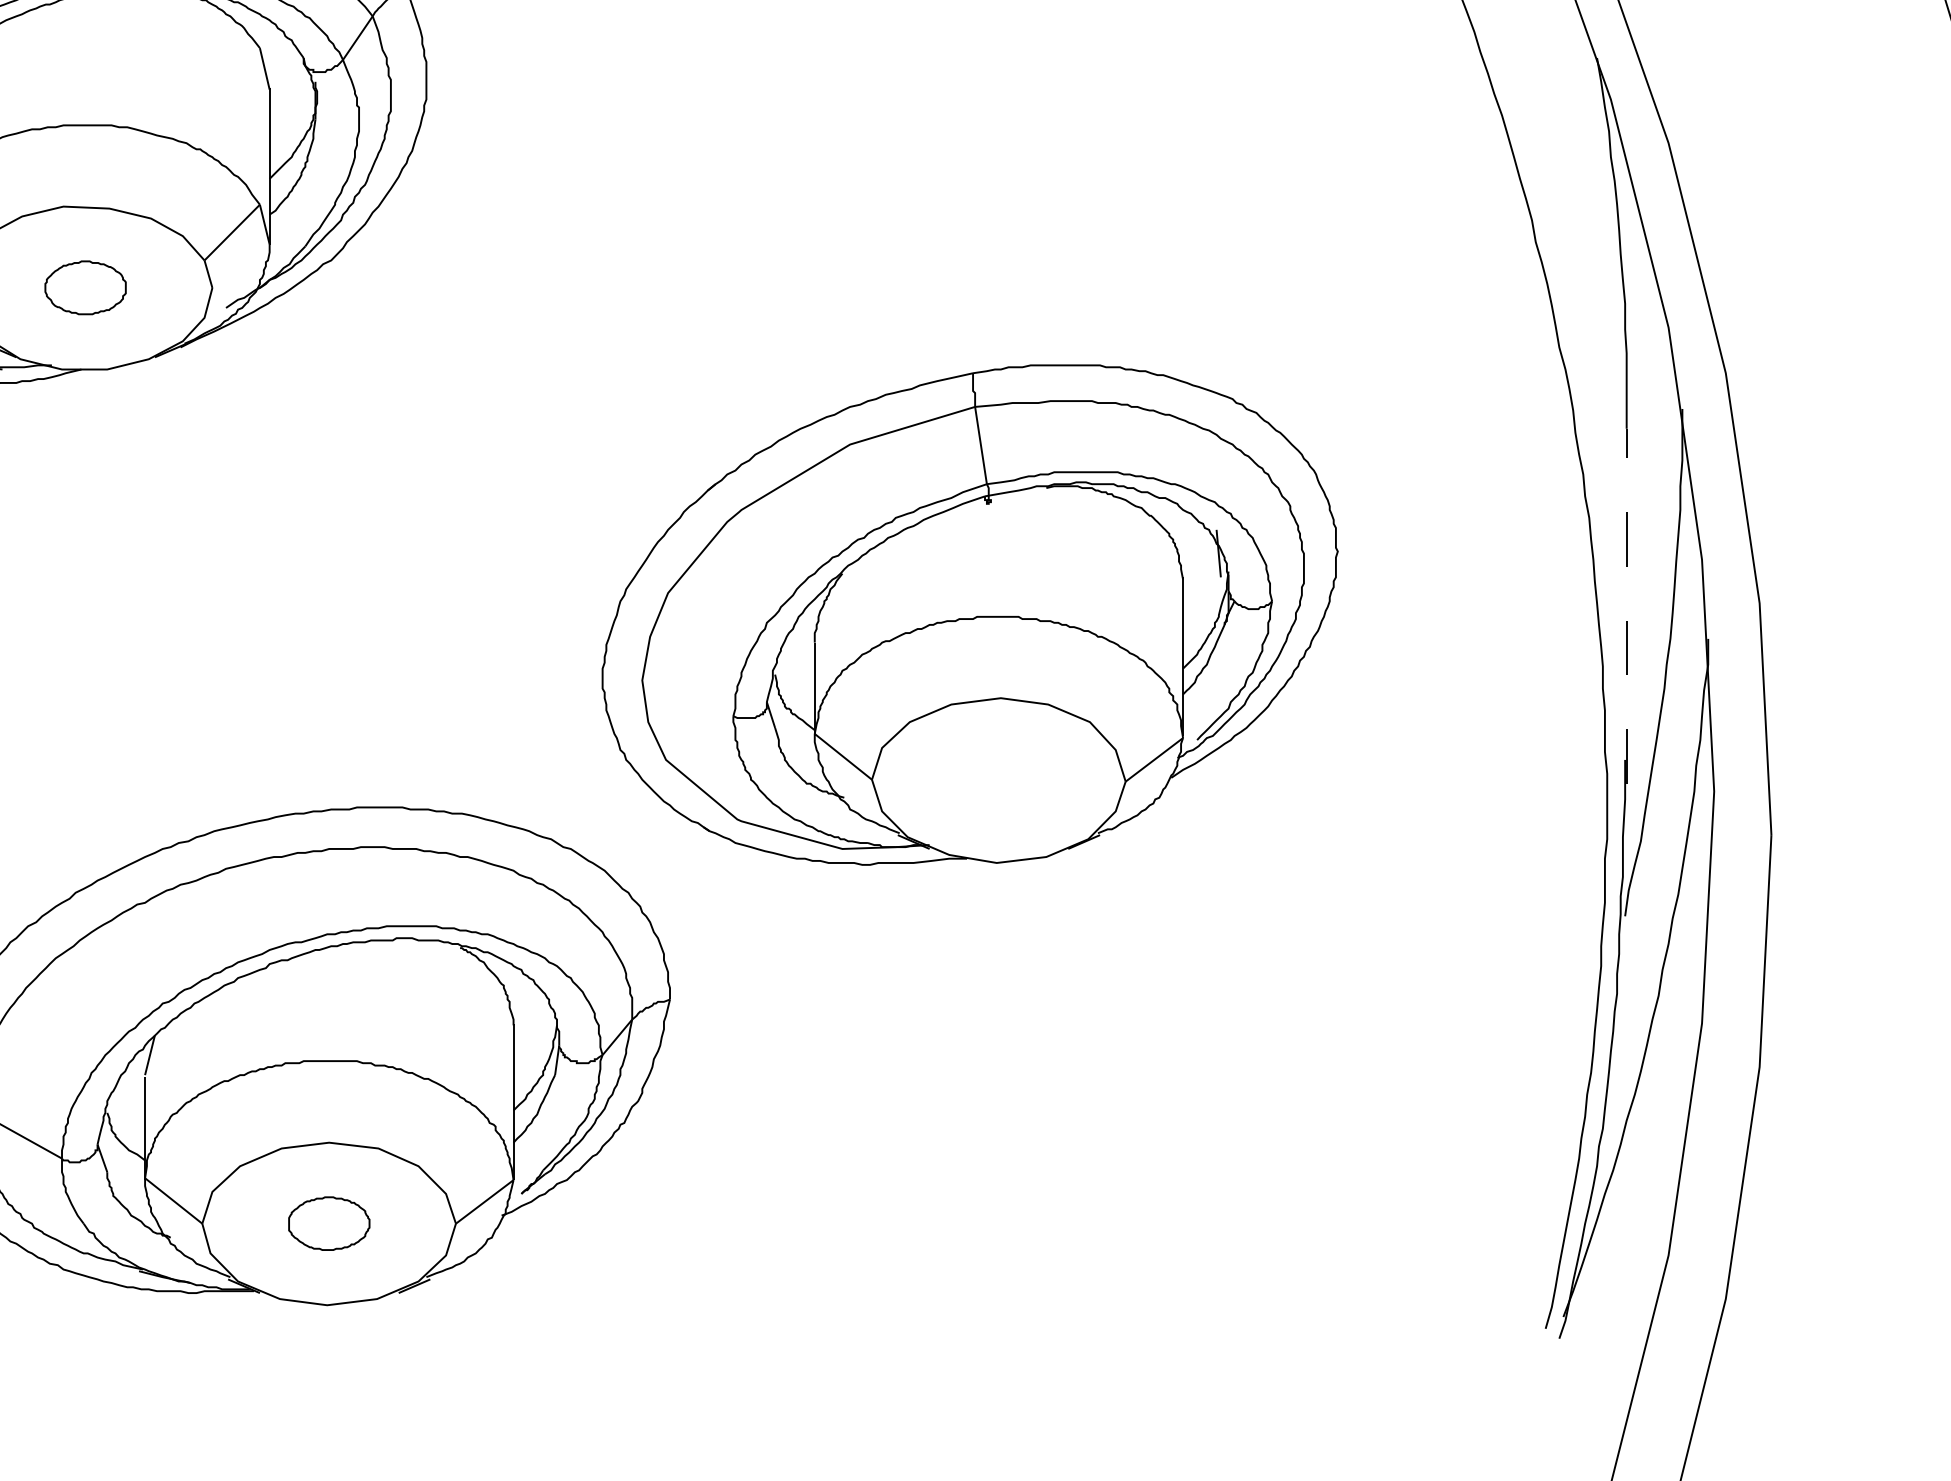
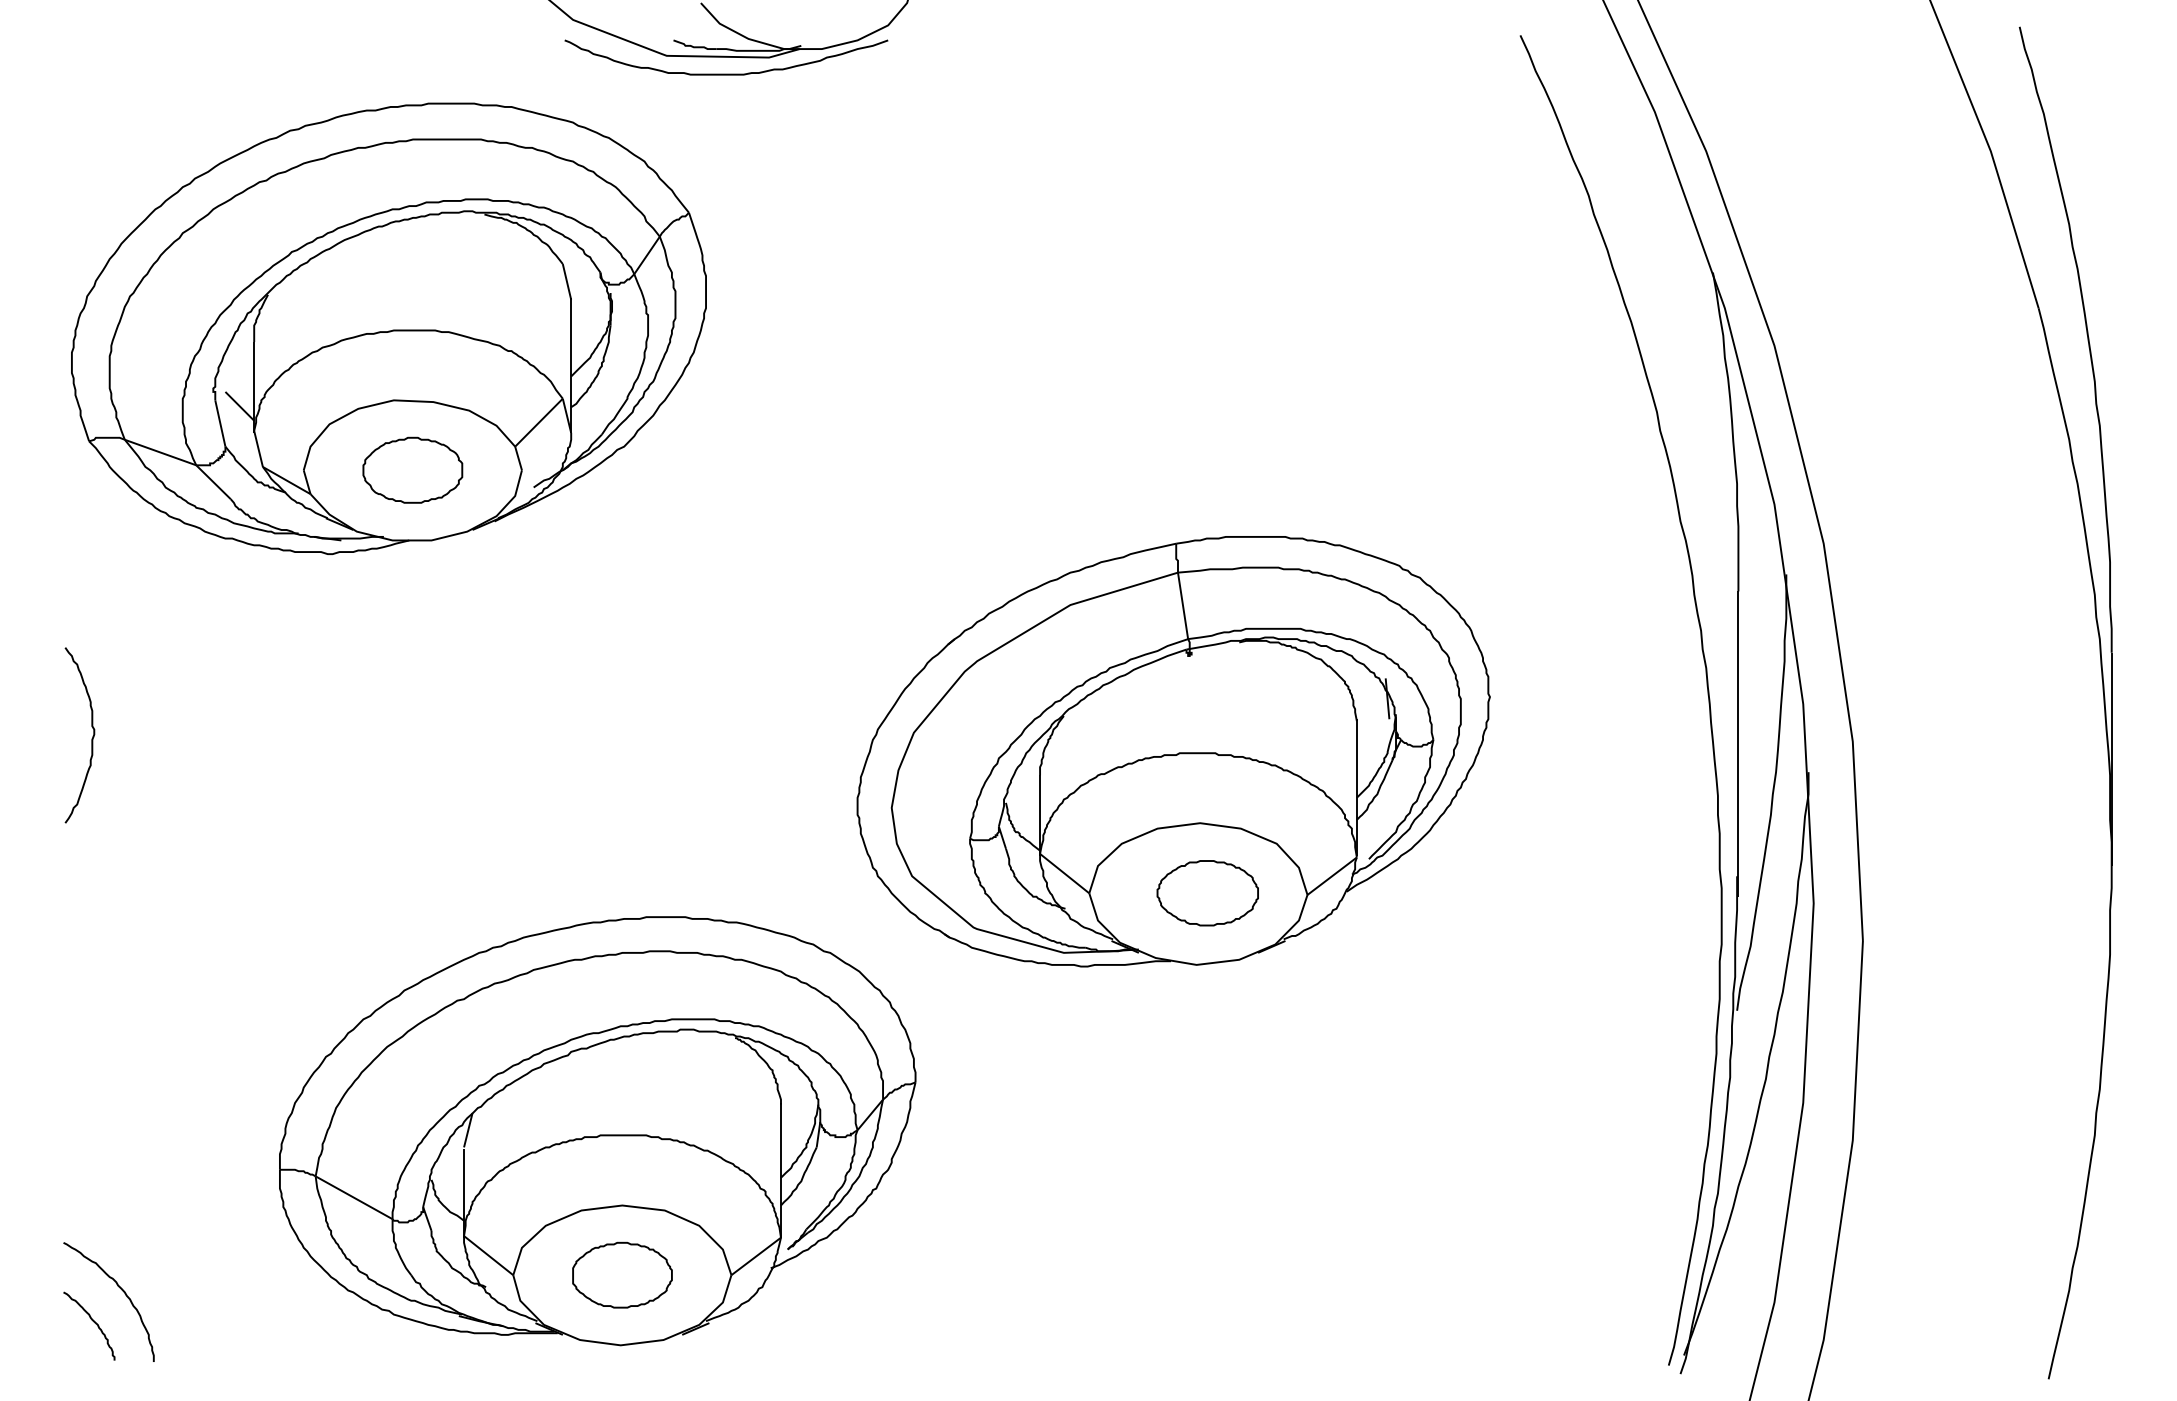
part: (85, 287) -> (412, 469), size x1.43
line: (1626, 606) -> (1738, 744), dashed -> solid
part: (1009, 779) -> (1207, 893), added
part: (329, 1222) -> (622, 1274), size x1.43

